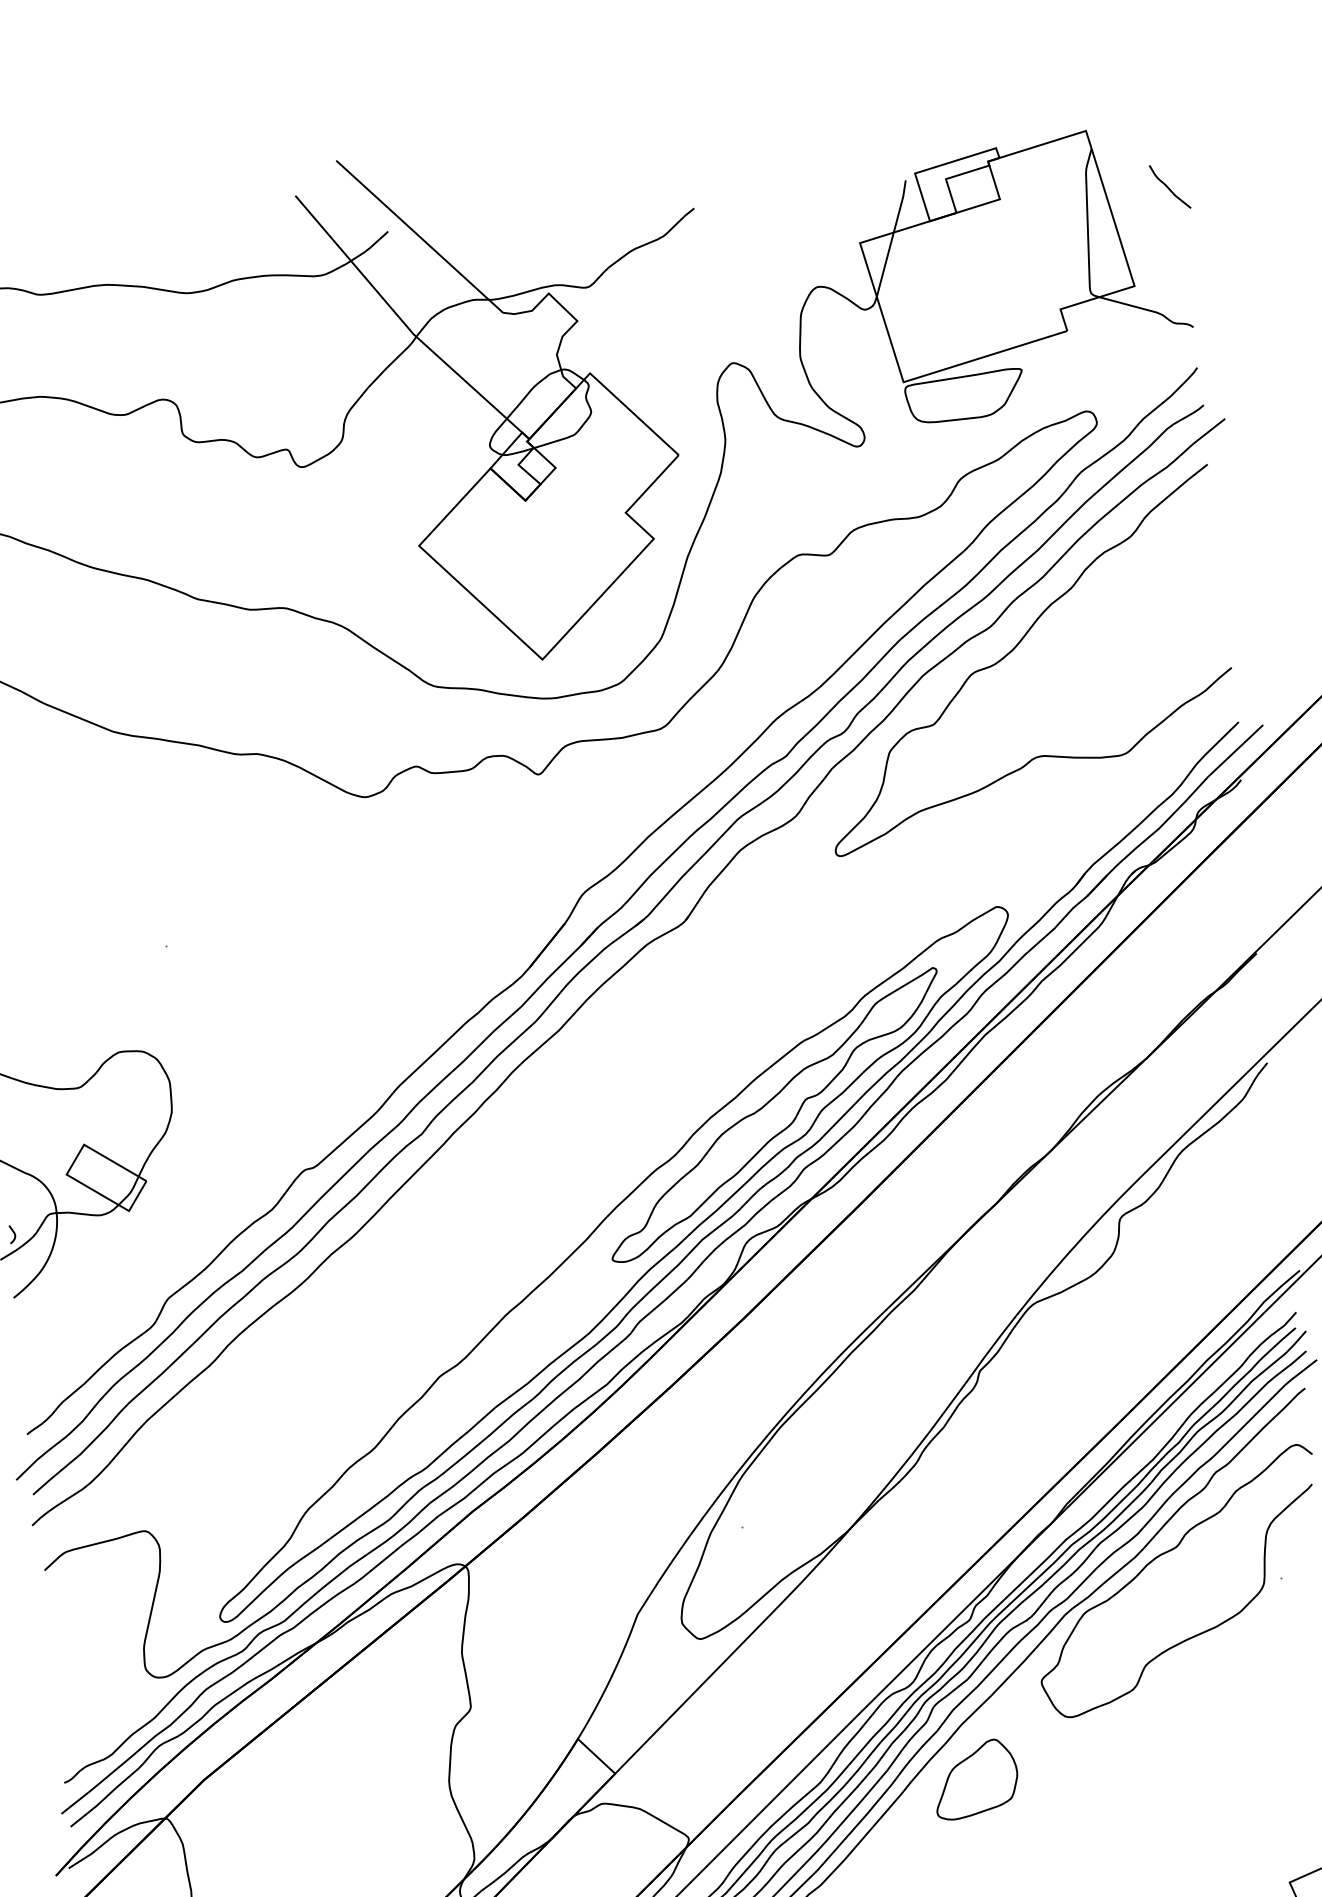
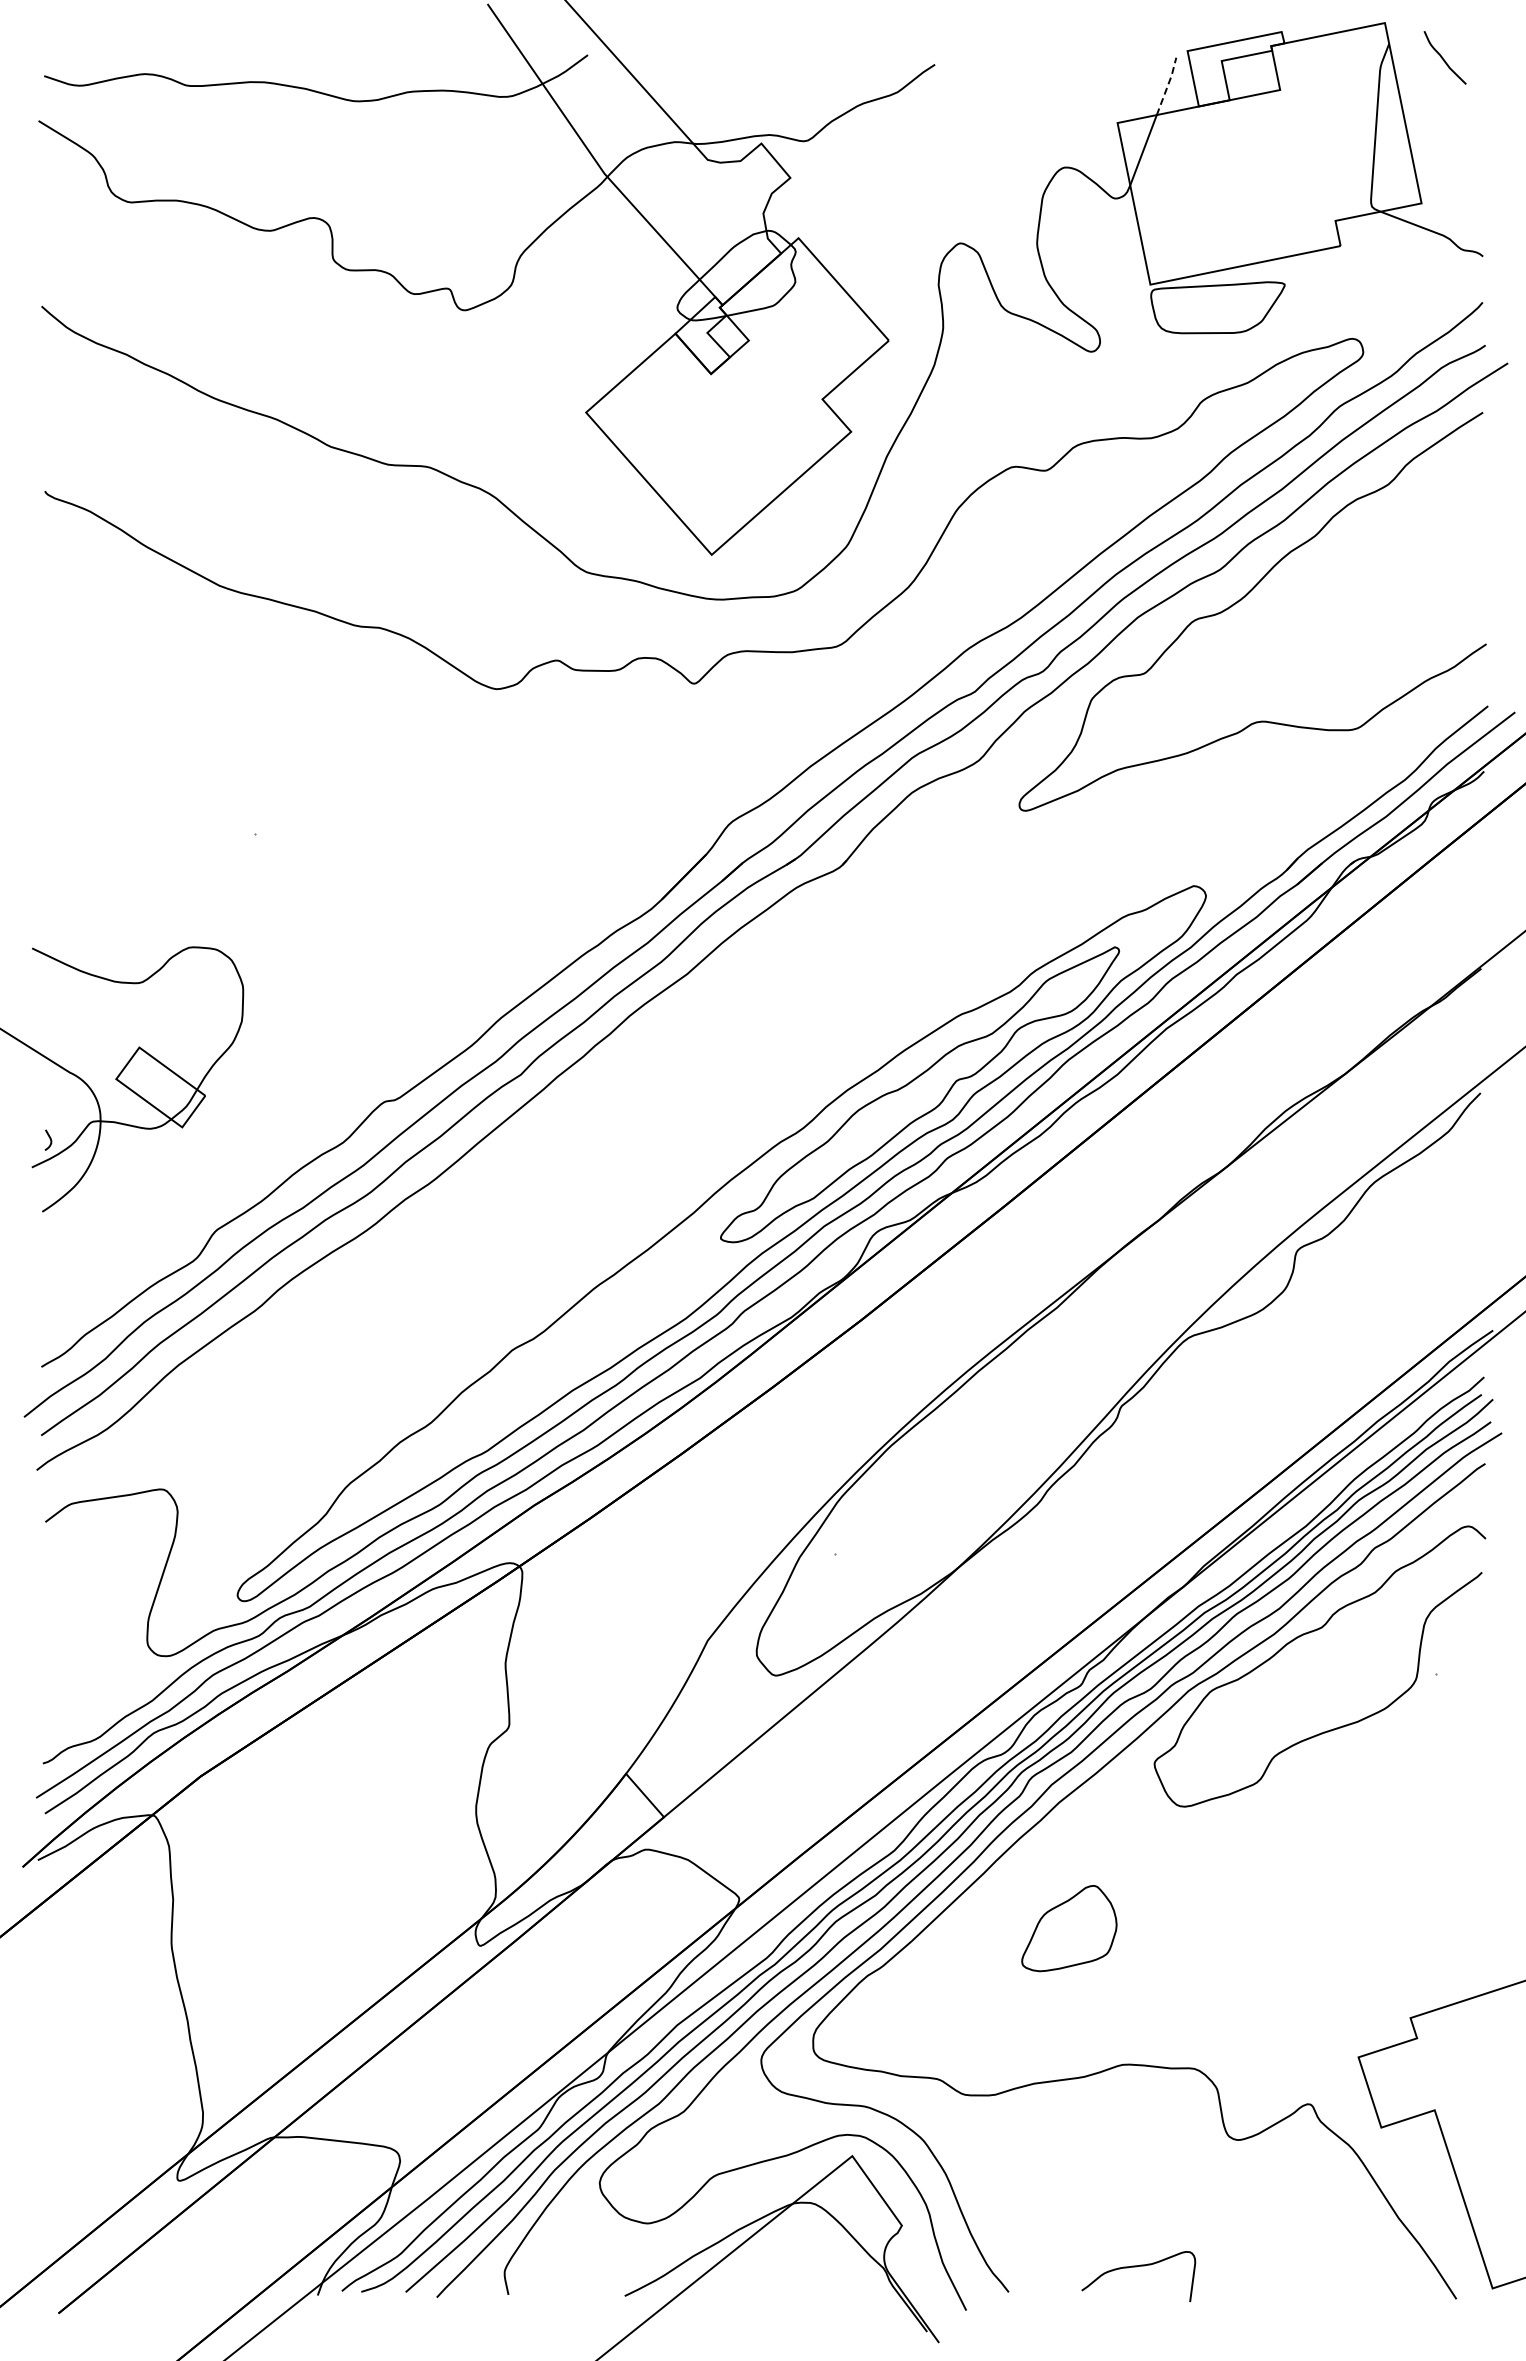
curve: (1168, 186) -> (1443, 57), moved
line: (900, 205) -> (1167, 85), solid -> dashed
part: (976, 1779) -> (1069, 1928), moved

